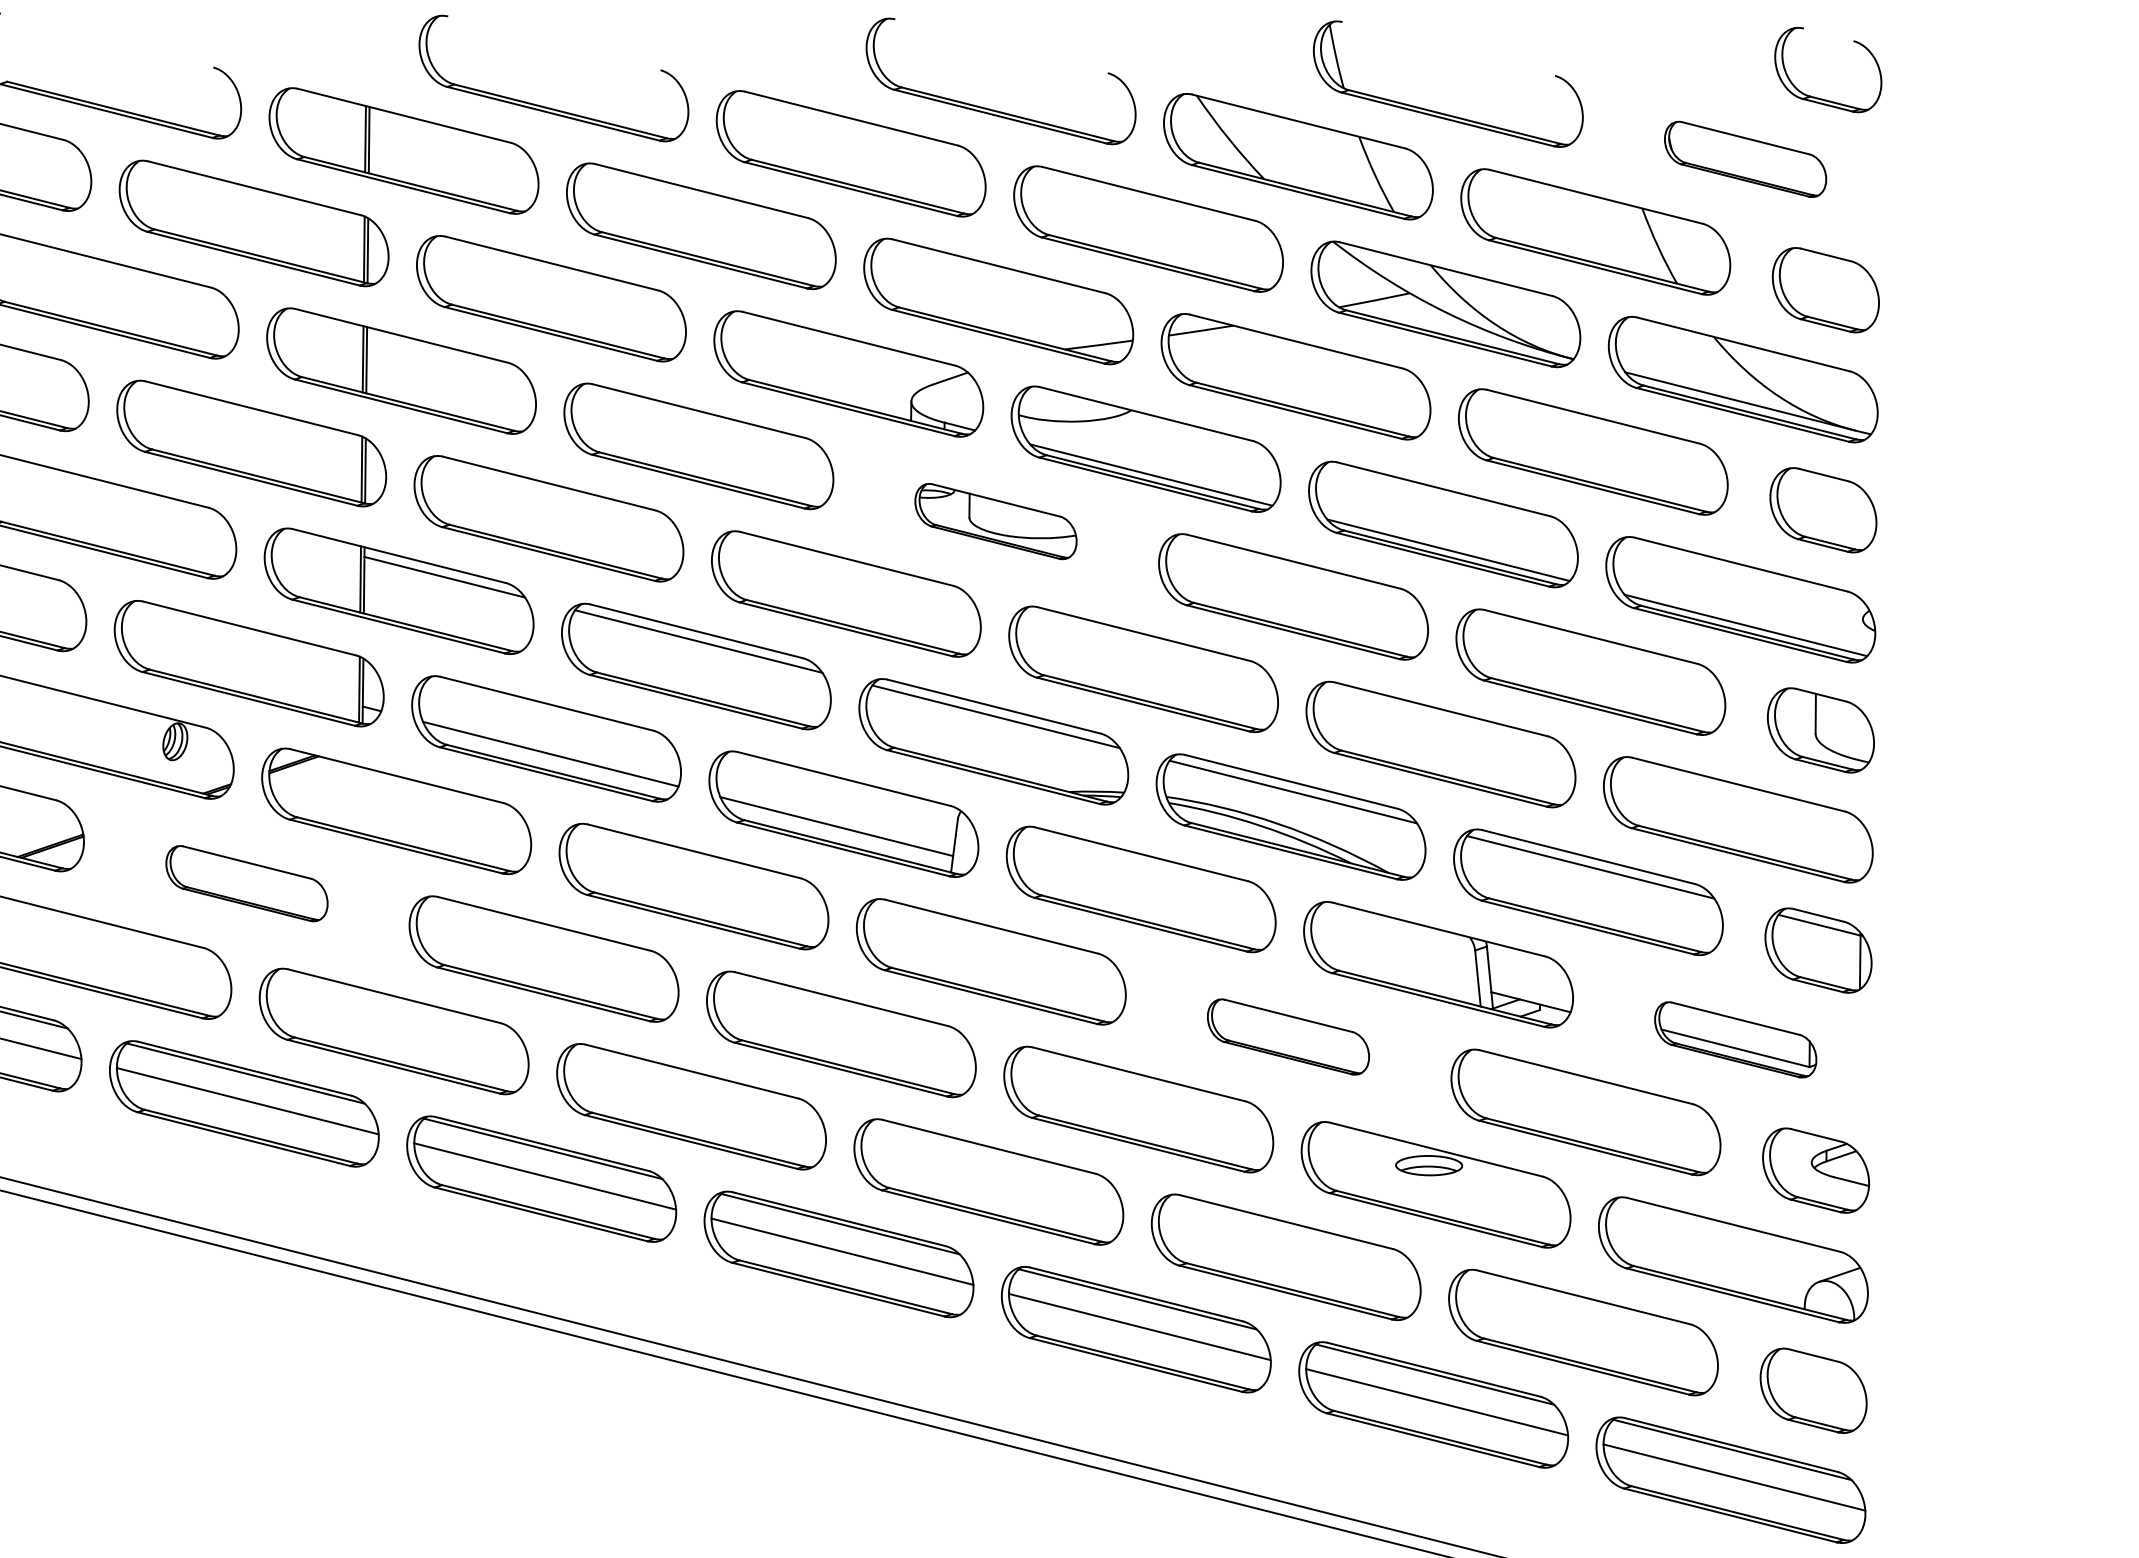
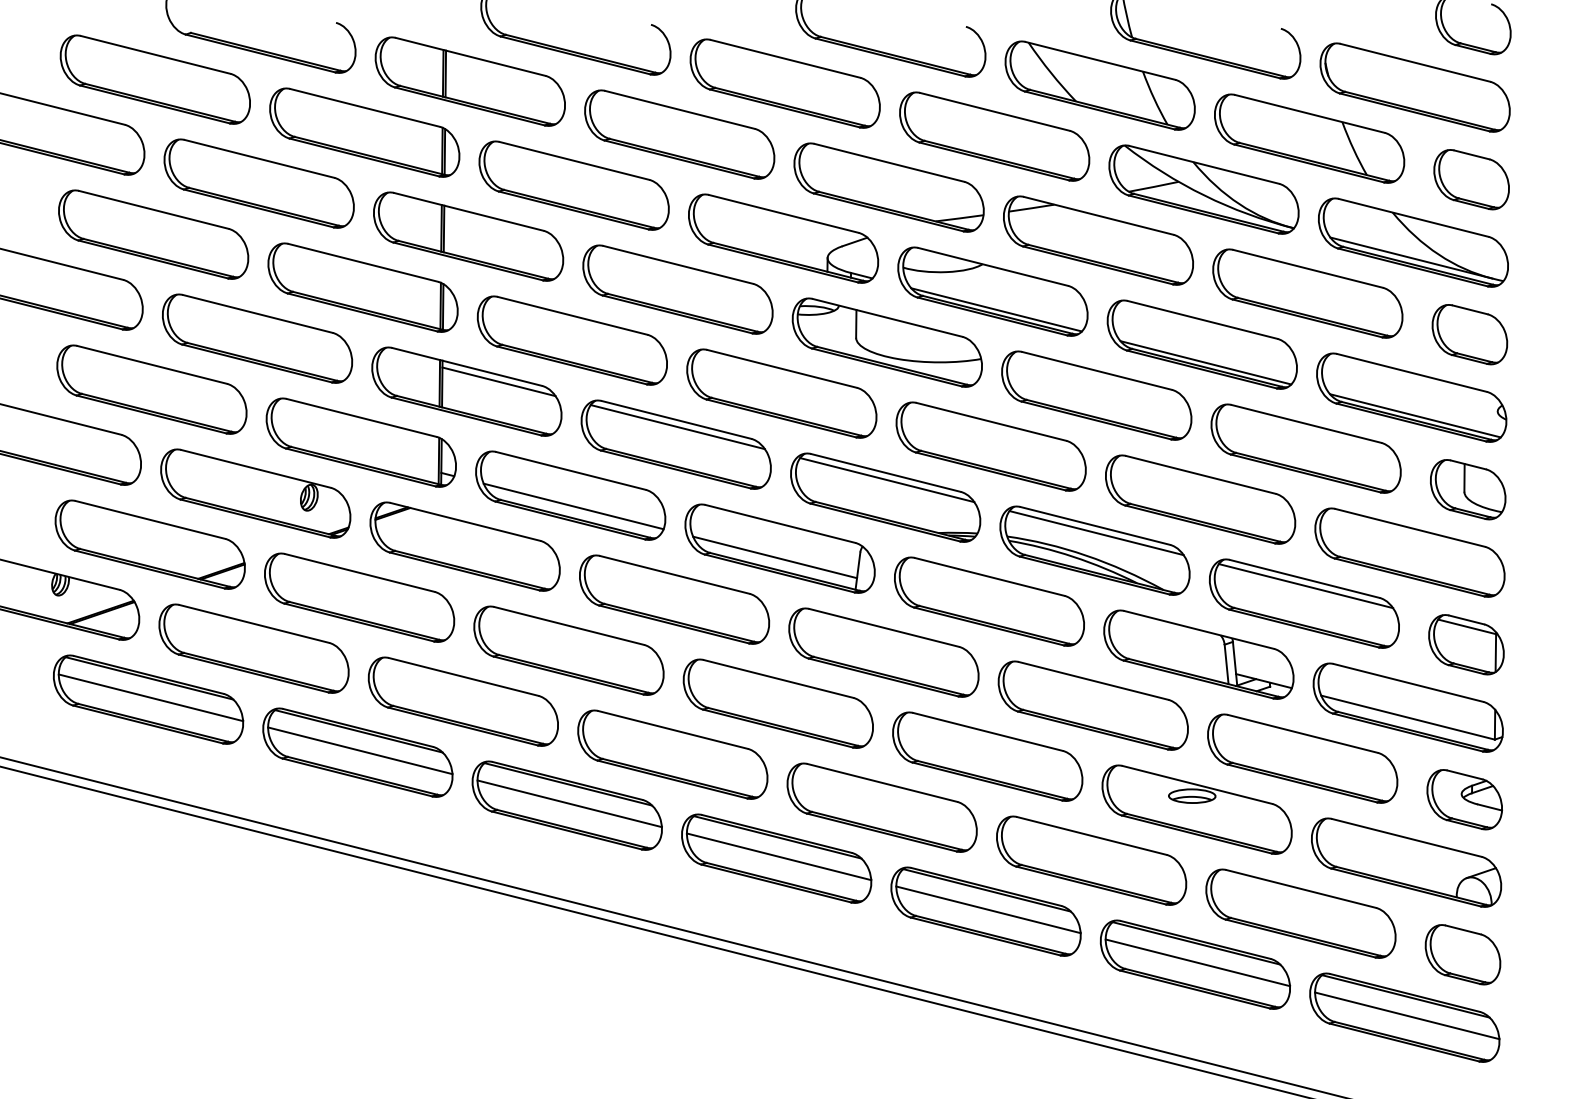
part: (1744, 159) -> (1414, 87), size x1.67
part: (994, 521) -> (886, 342), size x1.67
part: (246, 883) -> (359, 597), size x1.67
part: (1287, 1036) -> (1092, 705), size x1.67
part: (1734, 1039) -> (1407, 707), size x1.67

